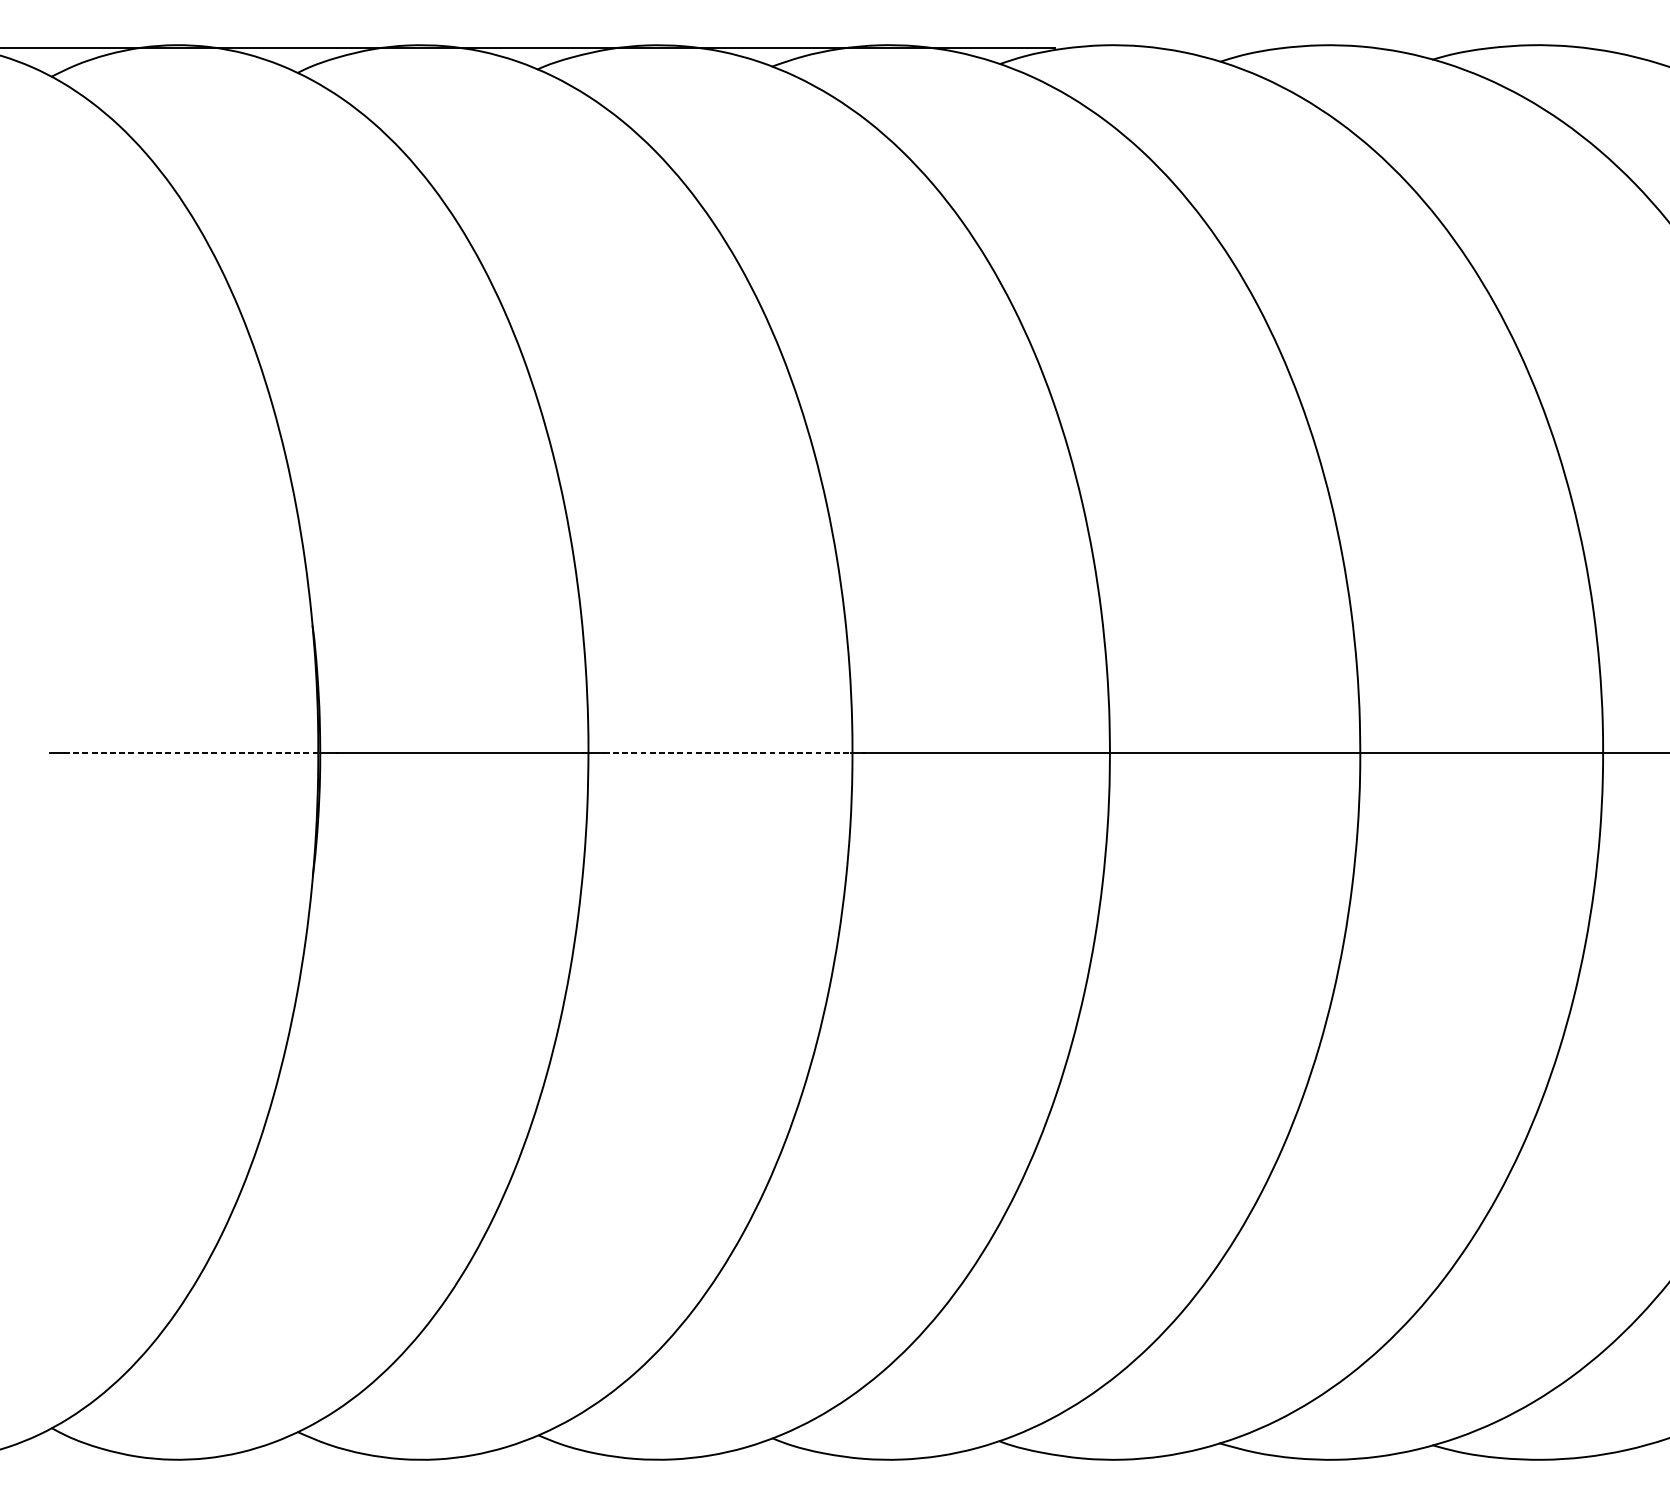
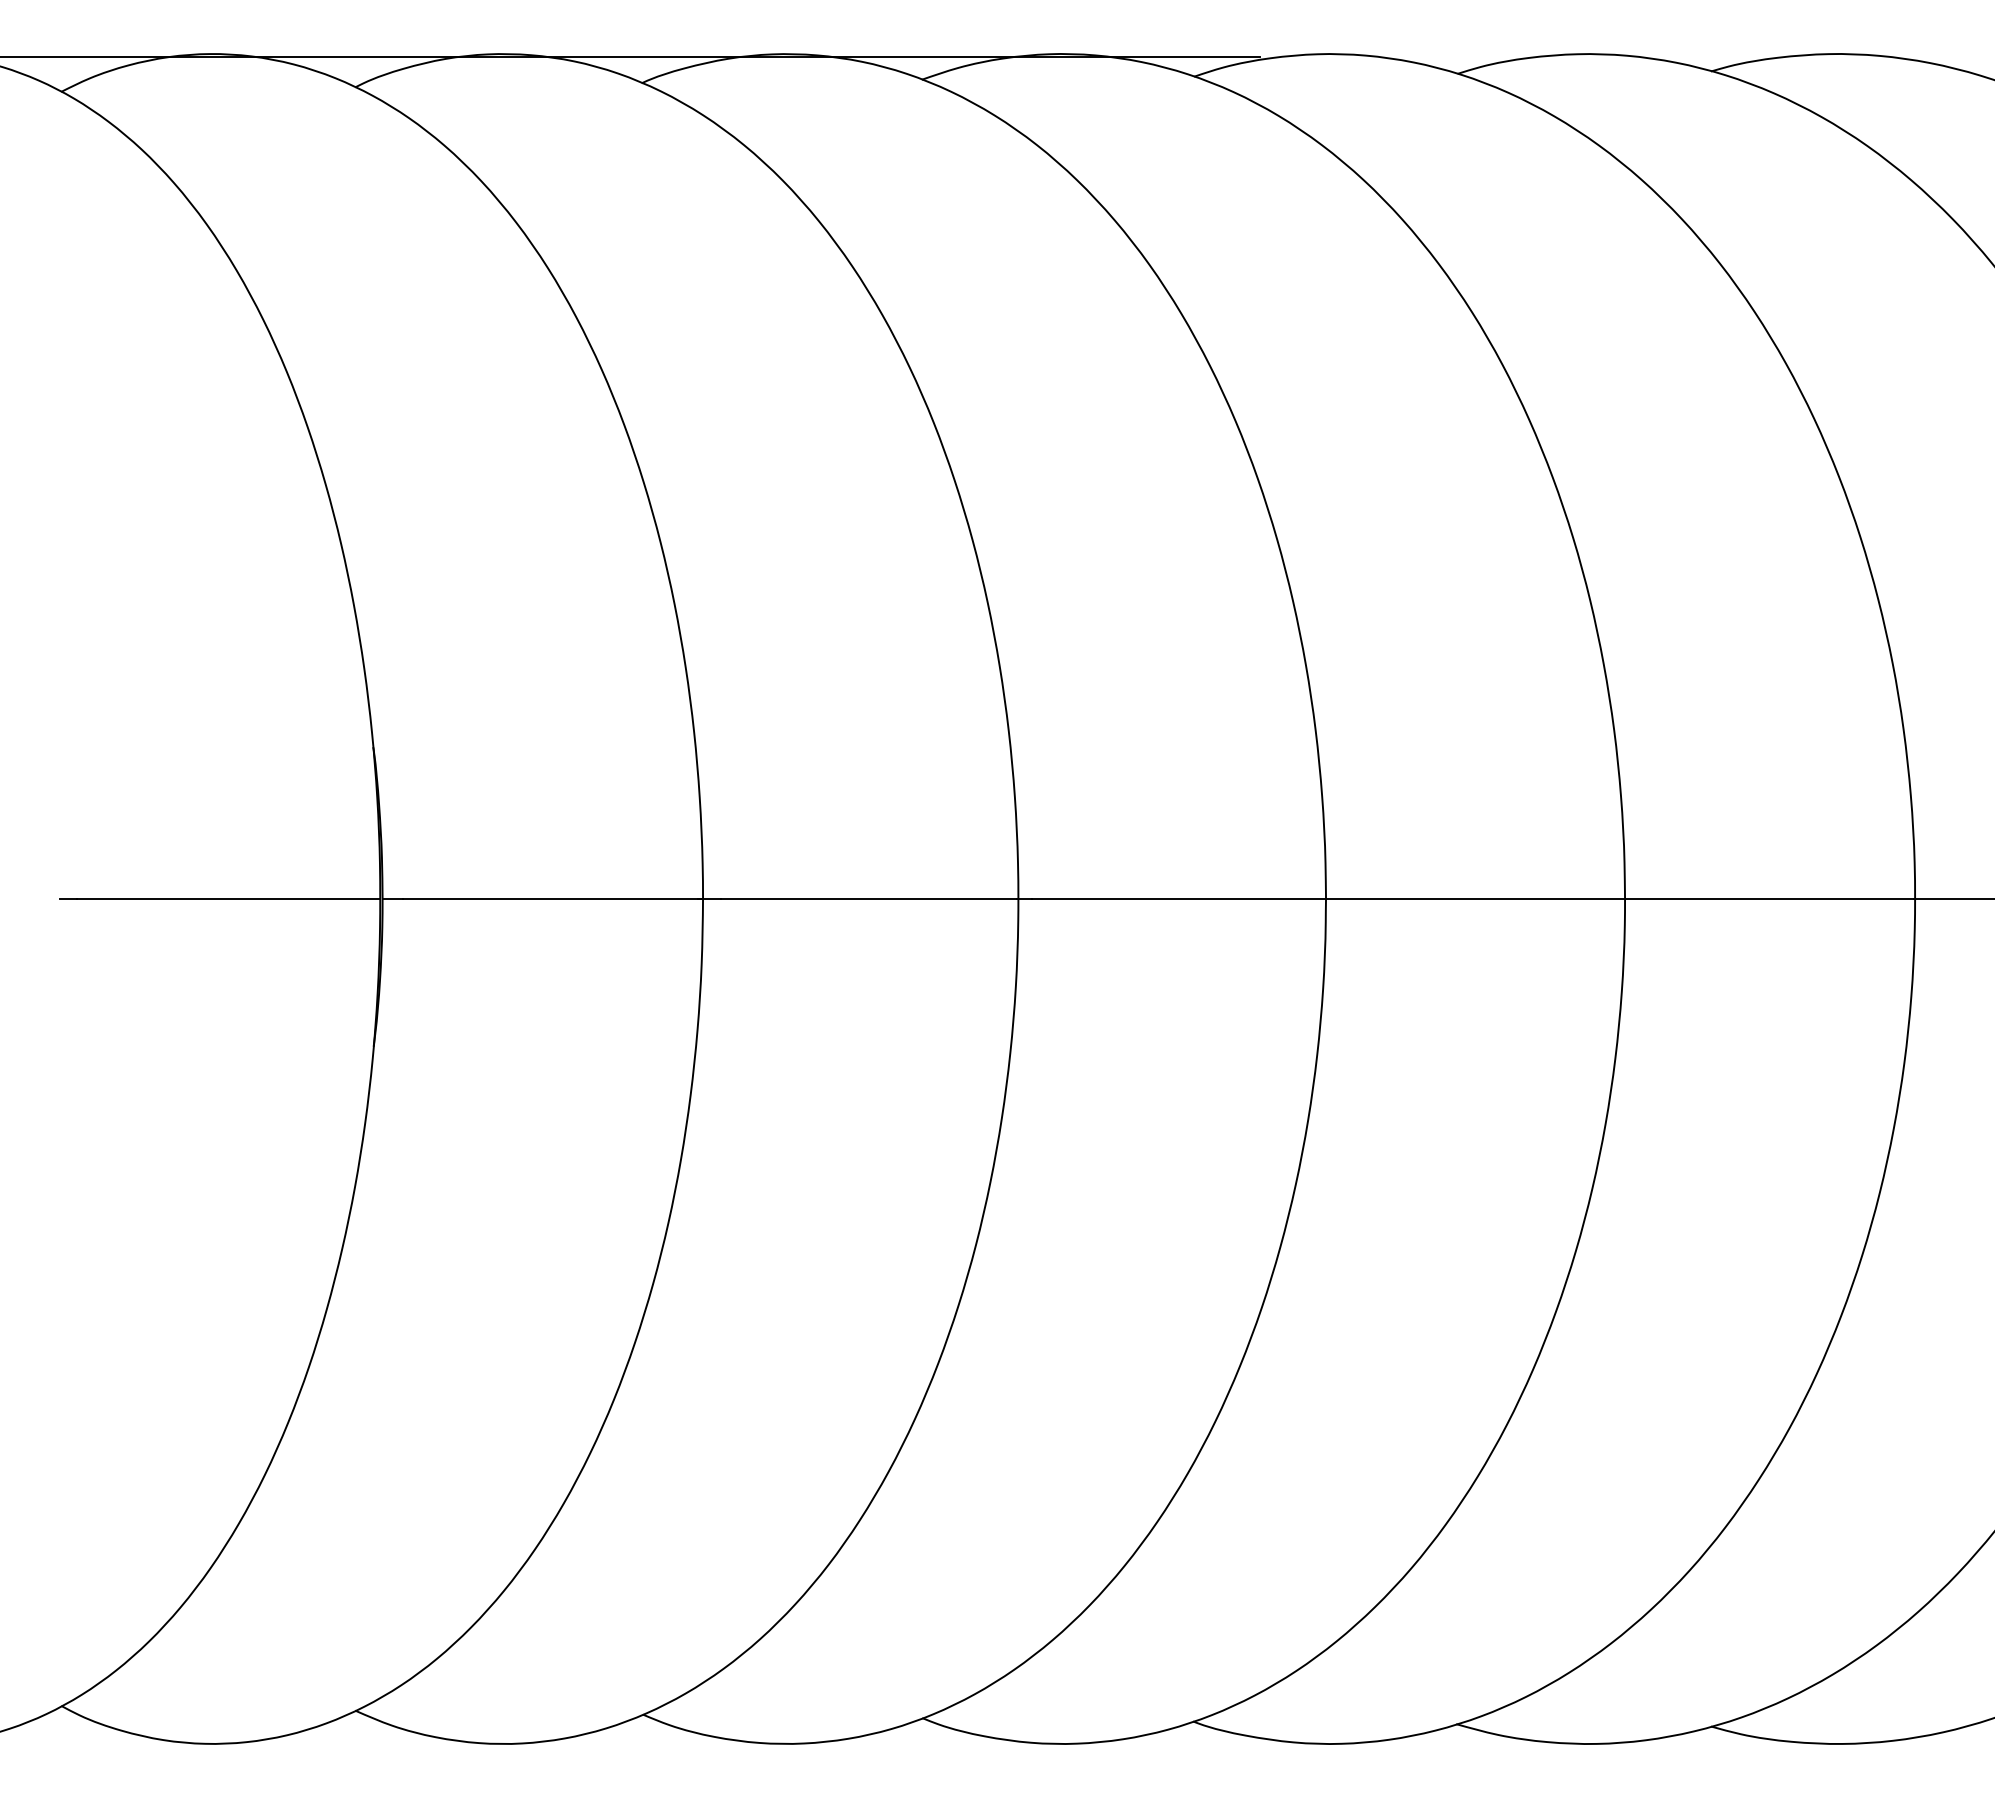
line: (191, 752) -> (228, 899), dashed -> solid
line: (727, 752) -> (869, 899), dashed -> solid

